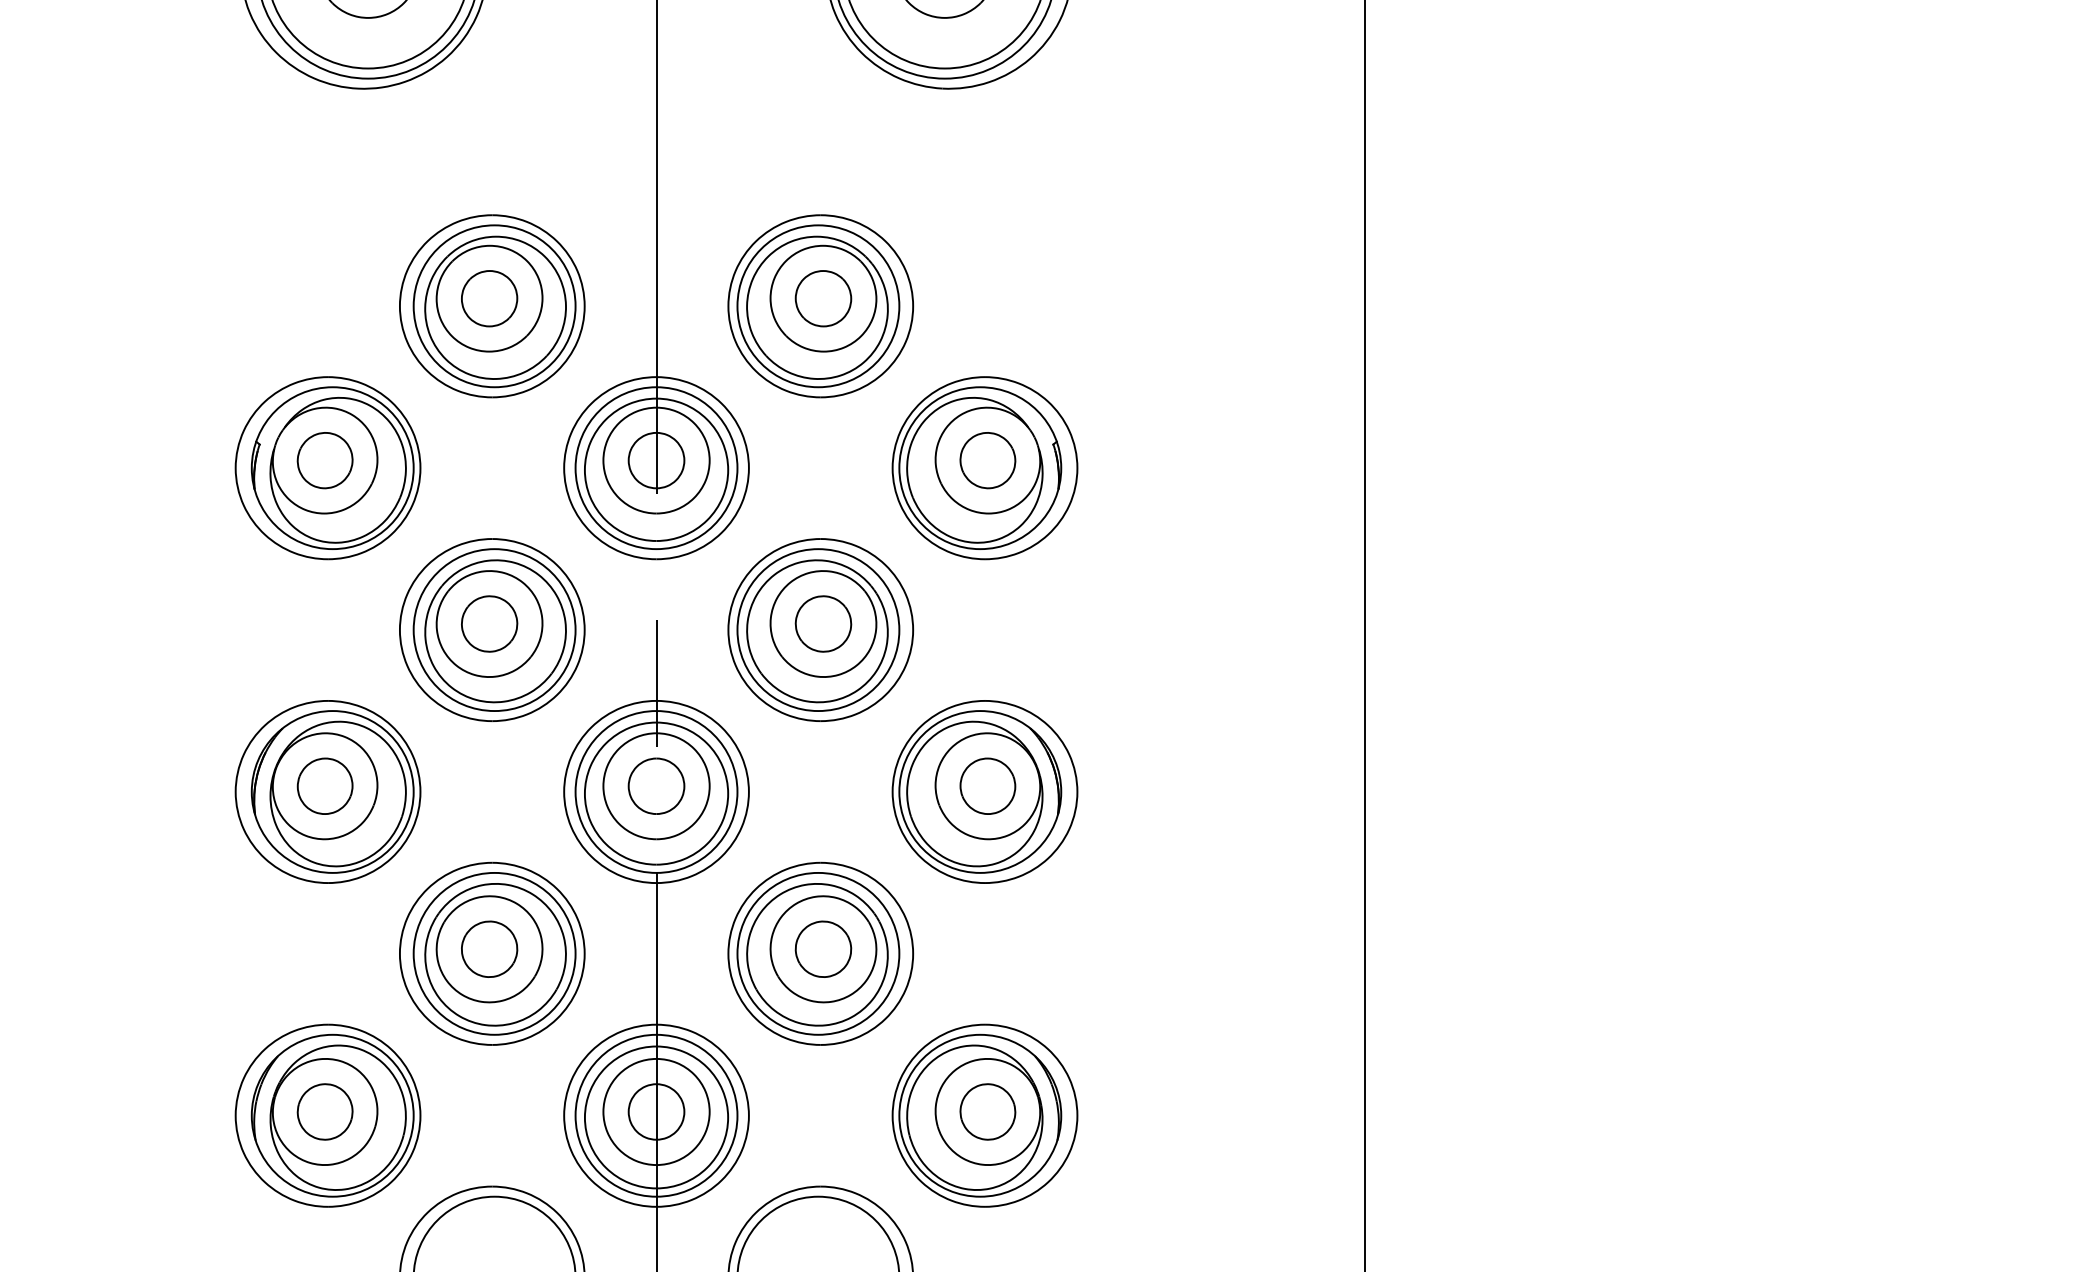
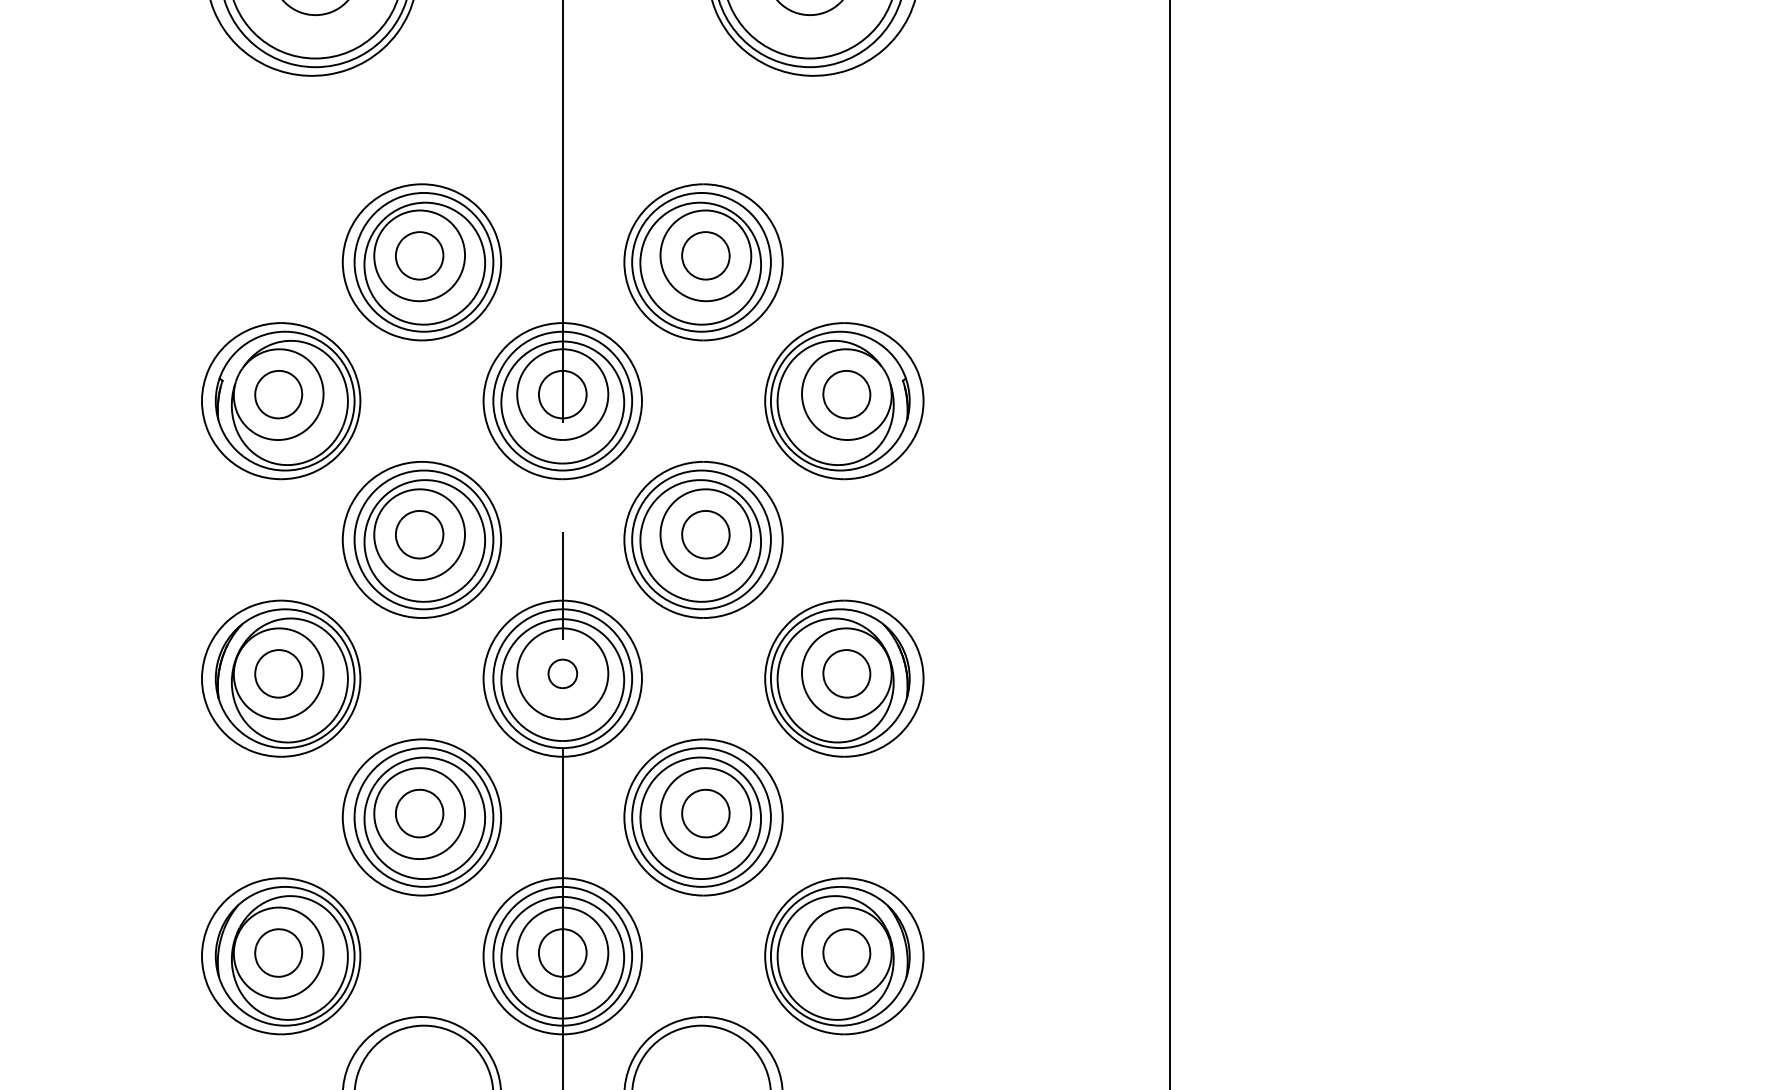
part: (656, 785) -> (562, 673), size x0.6

